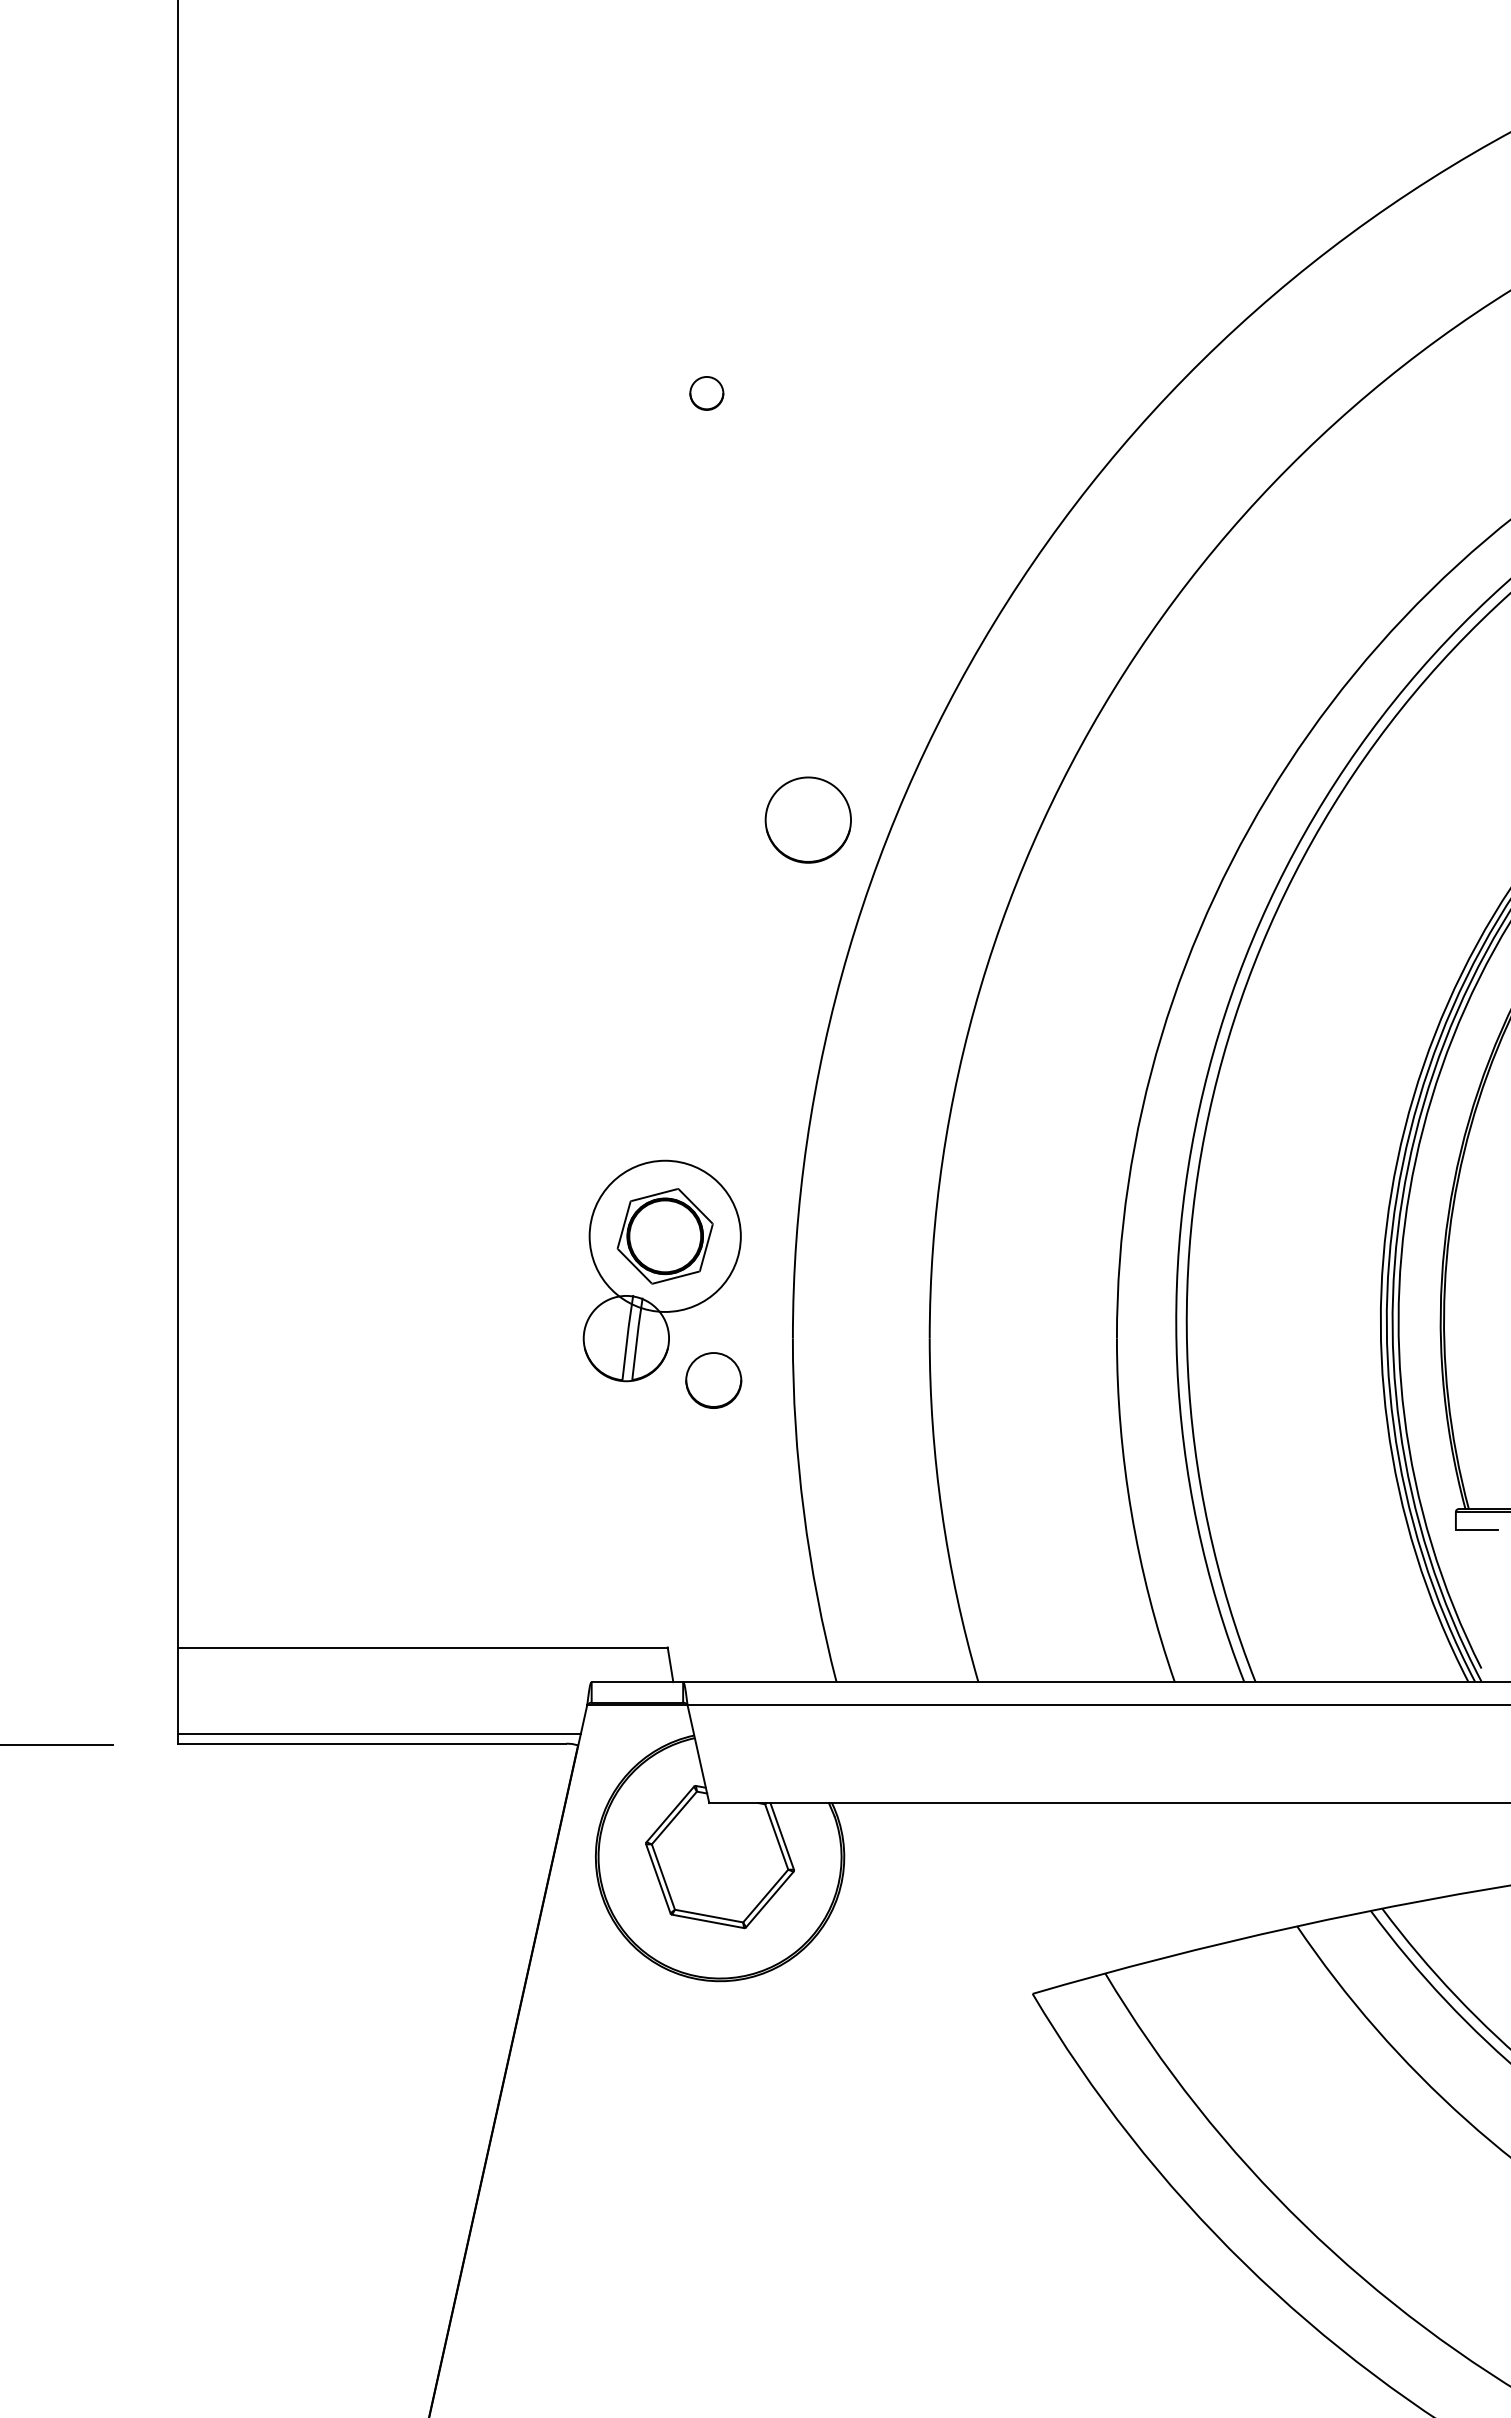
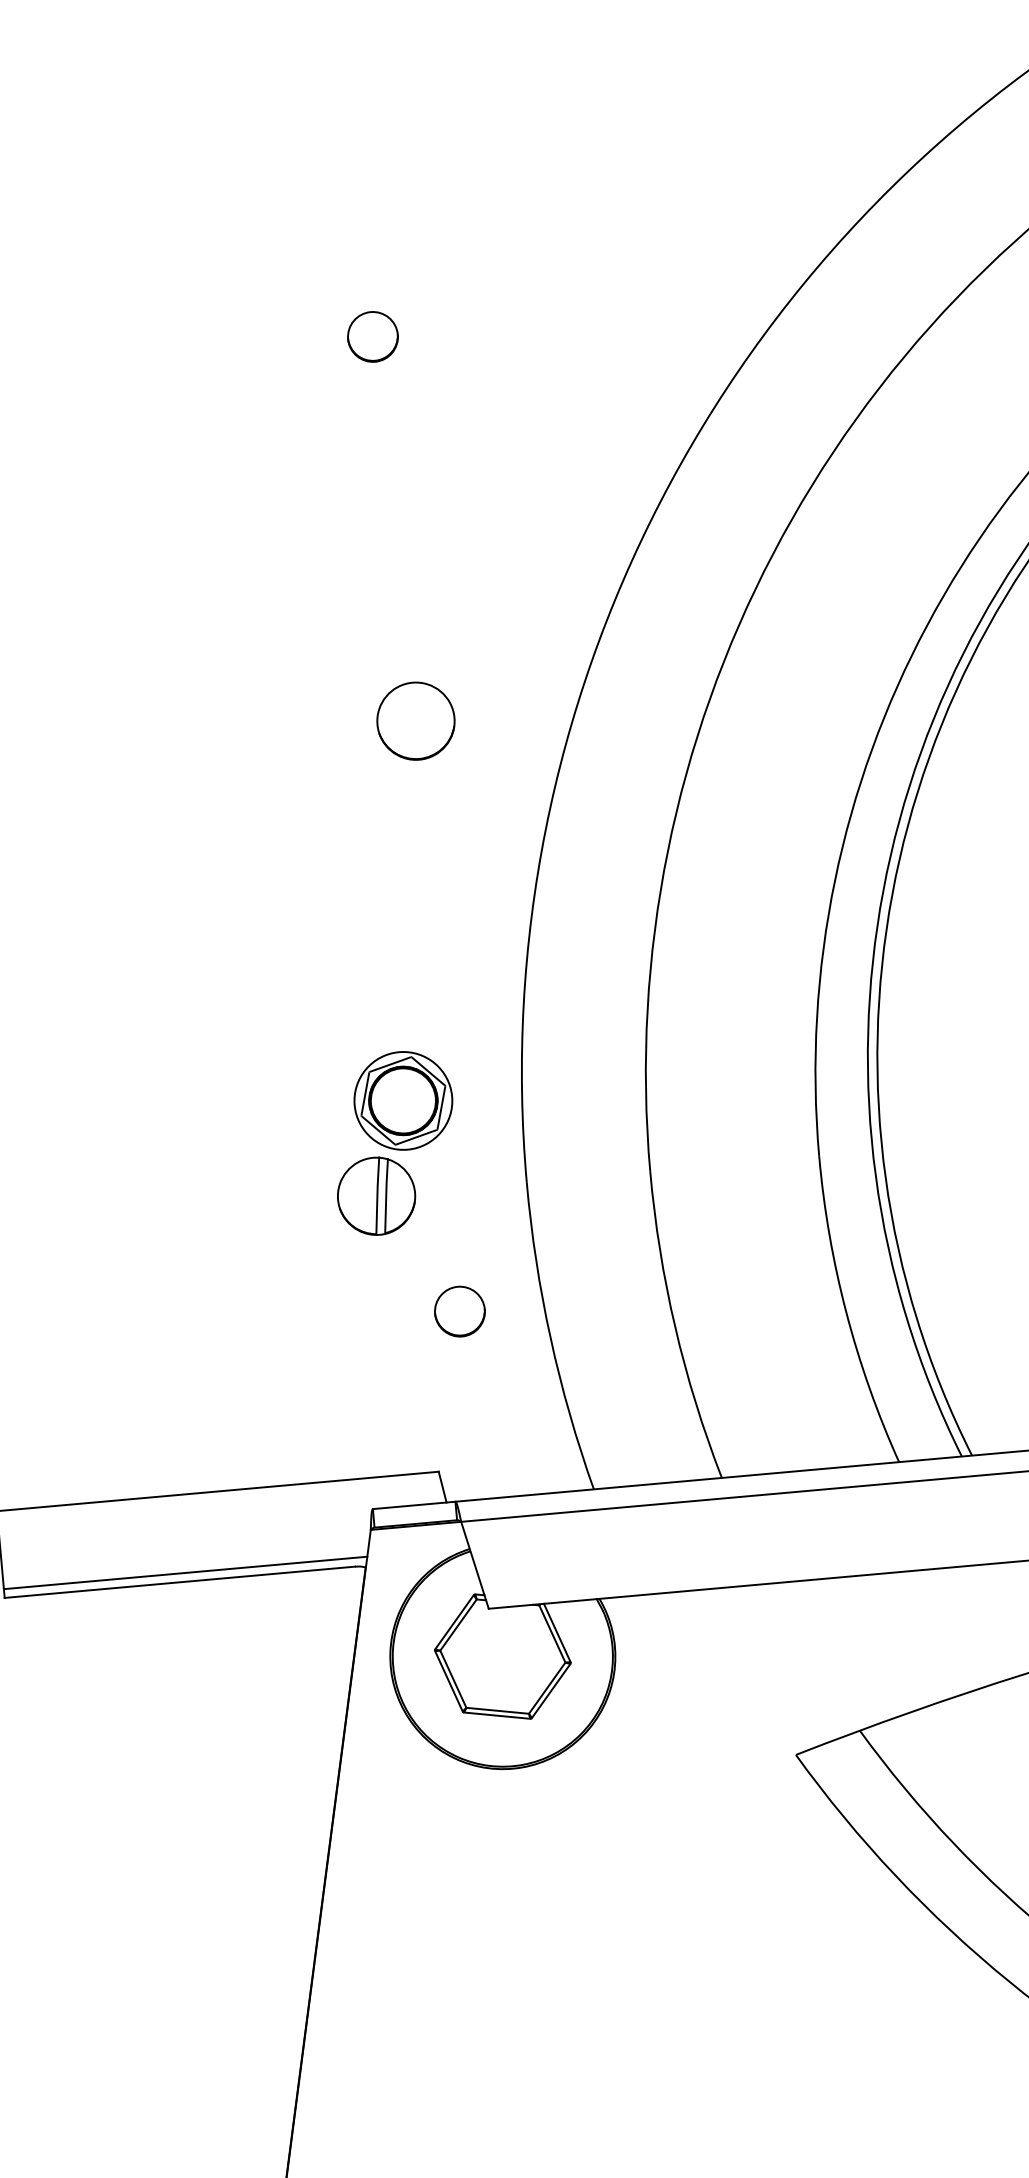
circle: (706, 393) -> (372, 337), size x1.67
circle: (807, 819) -> (415, 720), moved
circle: (665, 1236) -> (403, 1101), size x0.71
circle: (713, 1380) -> (459, 1311), moved

